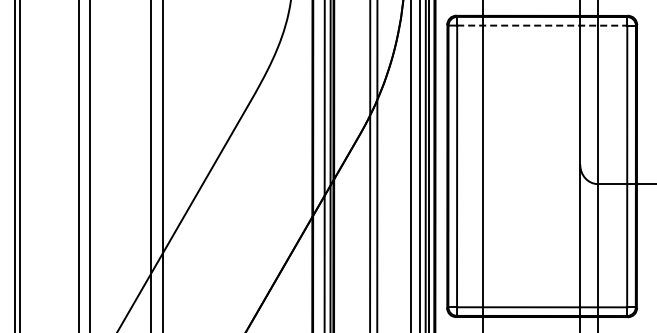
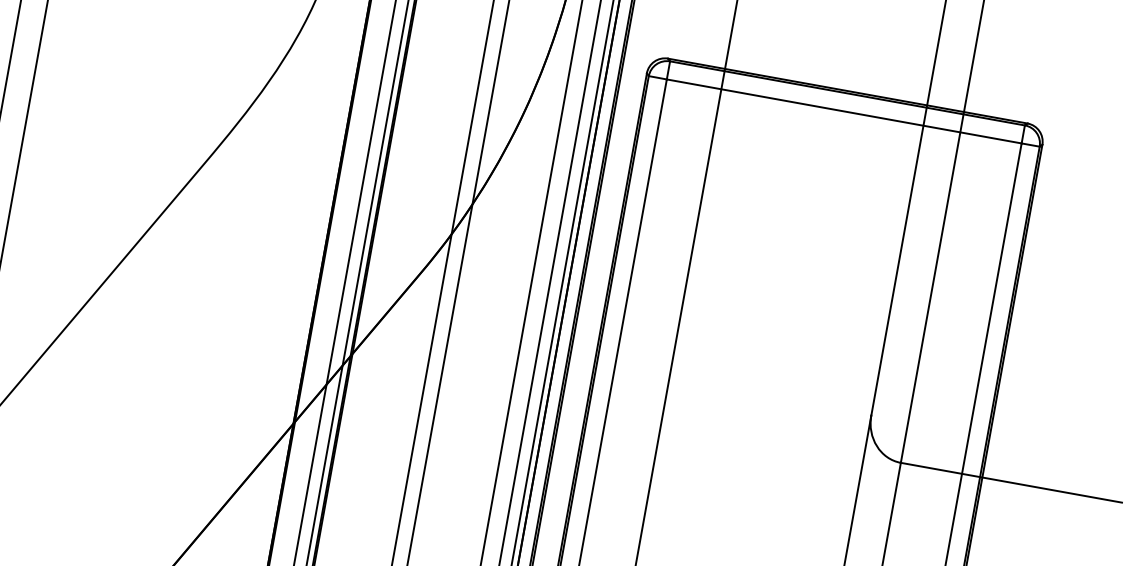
line: (542, 25) -> (844, 111), dashed -> solid

